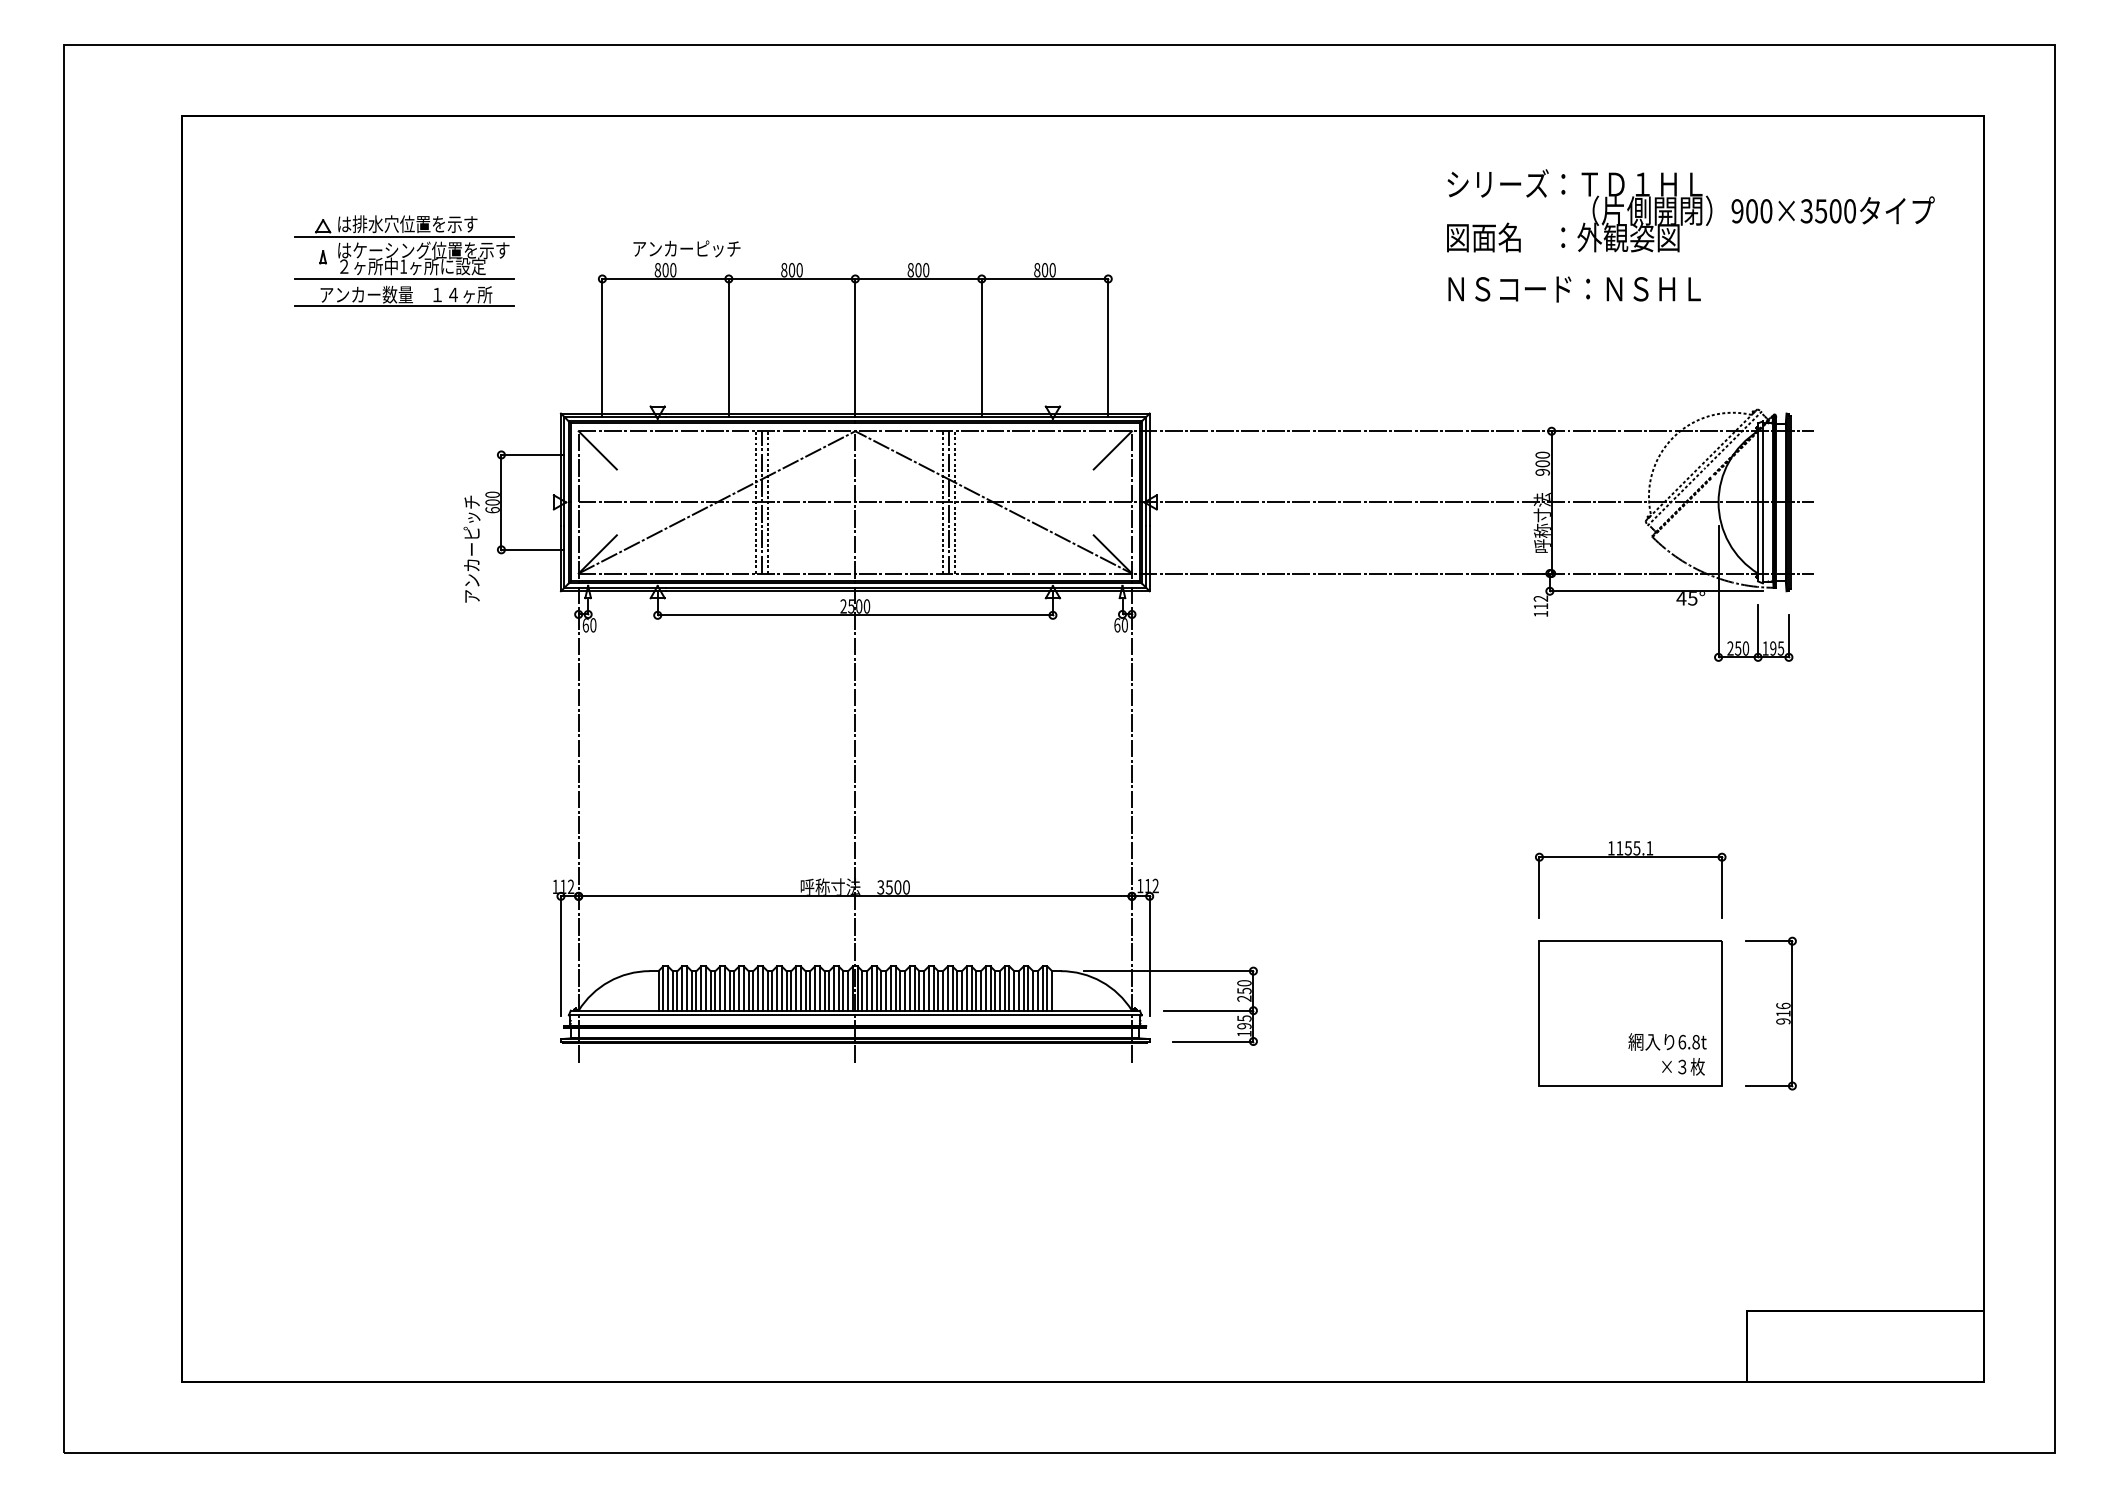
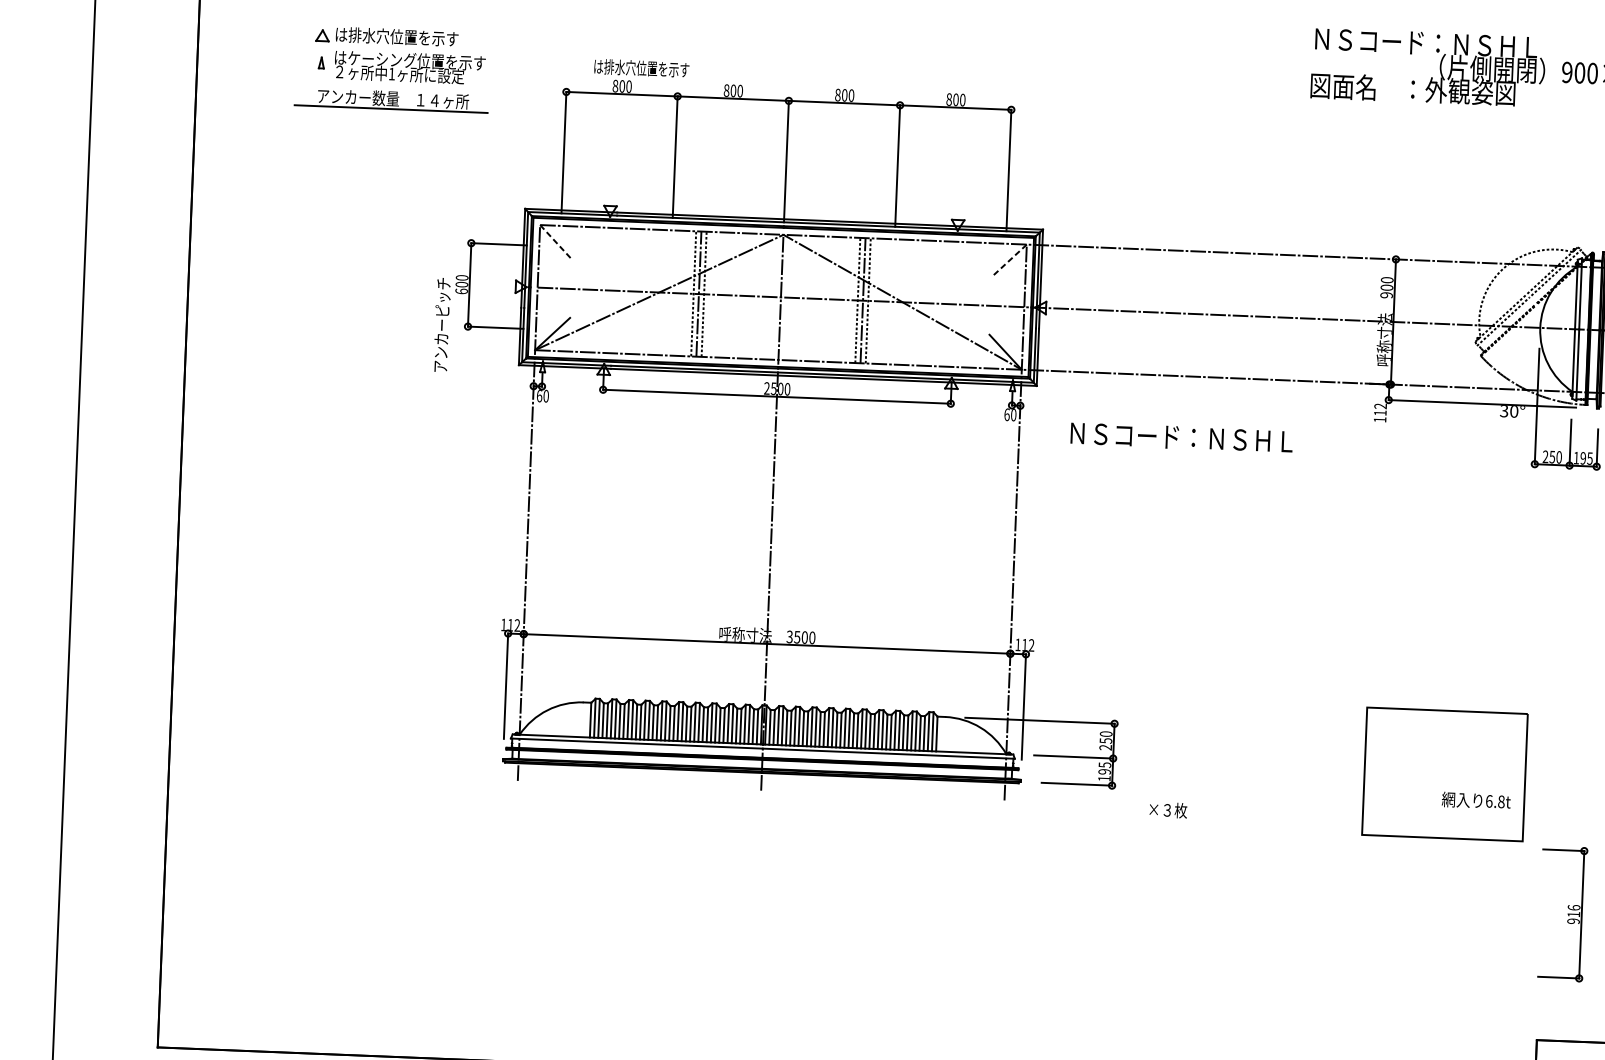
text: (1548, 183) -> (1401, 41), シリーズ：ＴＤ１ＨＬ -> ＮＳコード：ＮＳＨＬ
line: (403, 236) -> (392, 47), removed
text: (686, 248) -> (641, 68), アンカーピッチ -> は排水穴位置を示す
line: (403, 278) -> (391, 84), removed
text: (1574, 289) -> (1181, 437), moved
line: (598, 450) -> (556, 242), solid -> dashed
line: (1112, 450) -> (1009, 260), solid -> dashed
text: (1686, 598) -> (1508, 411), 45° -> 30°
part: (1630, 857) -> (1450, 637), removed
part: (1770, 1013) -> (1562, 913), moved
text: (1683, 1066) -> (1168, 809), moved

